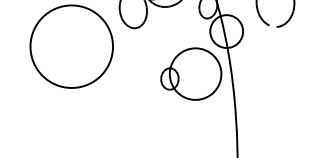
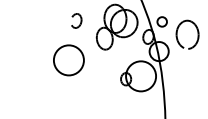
circle: (71, 46) -> (68, 60), size x0.62

